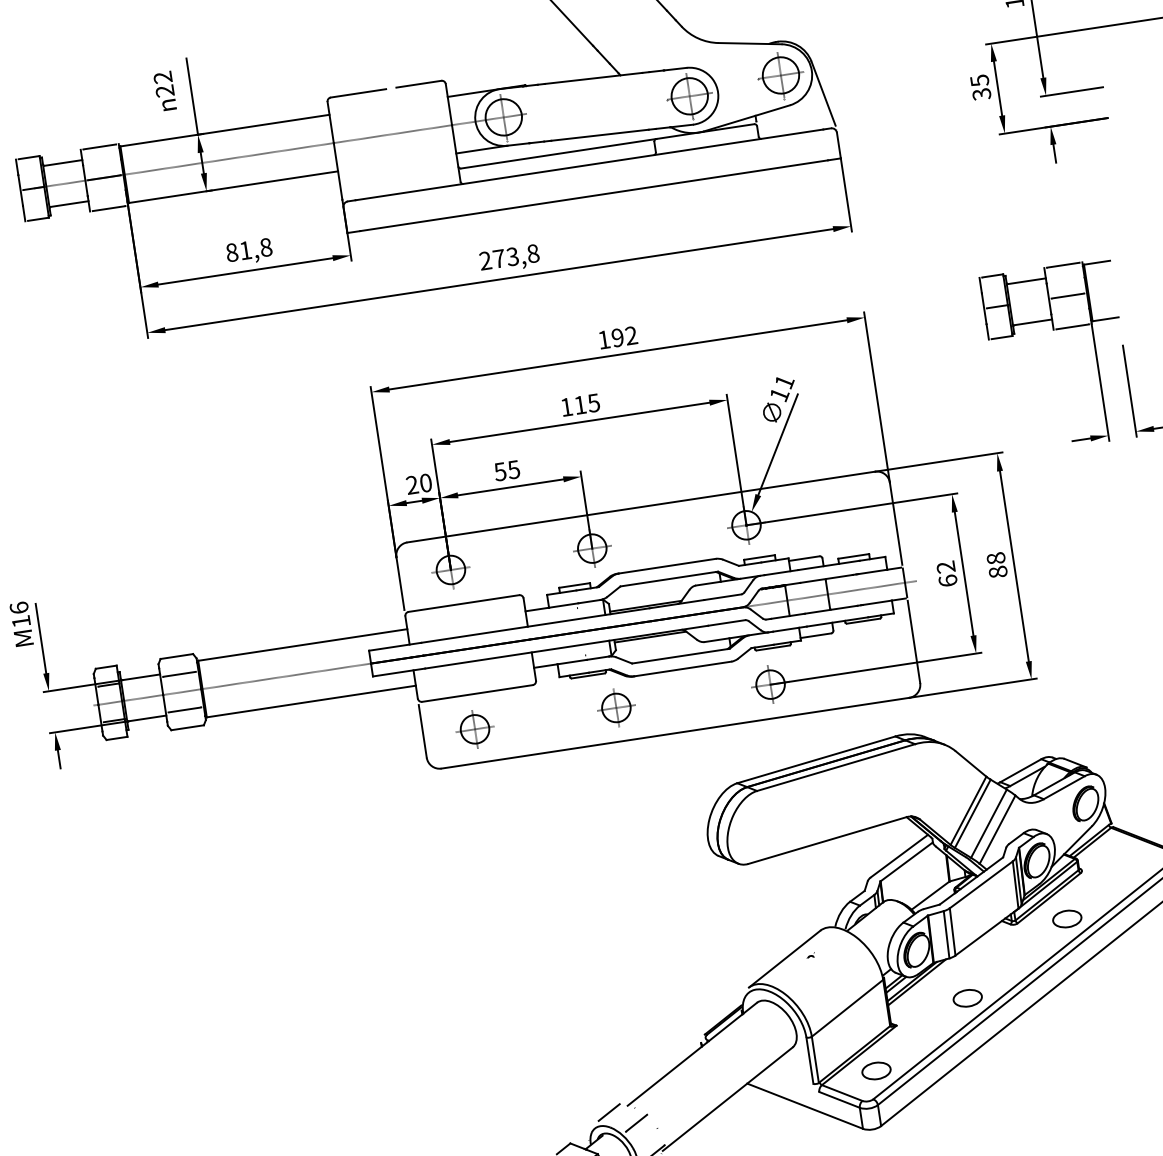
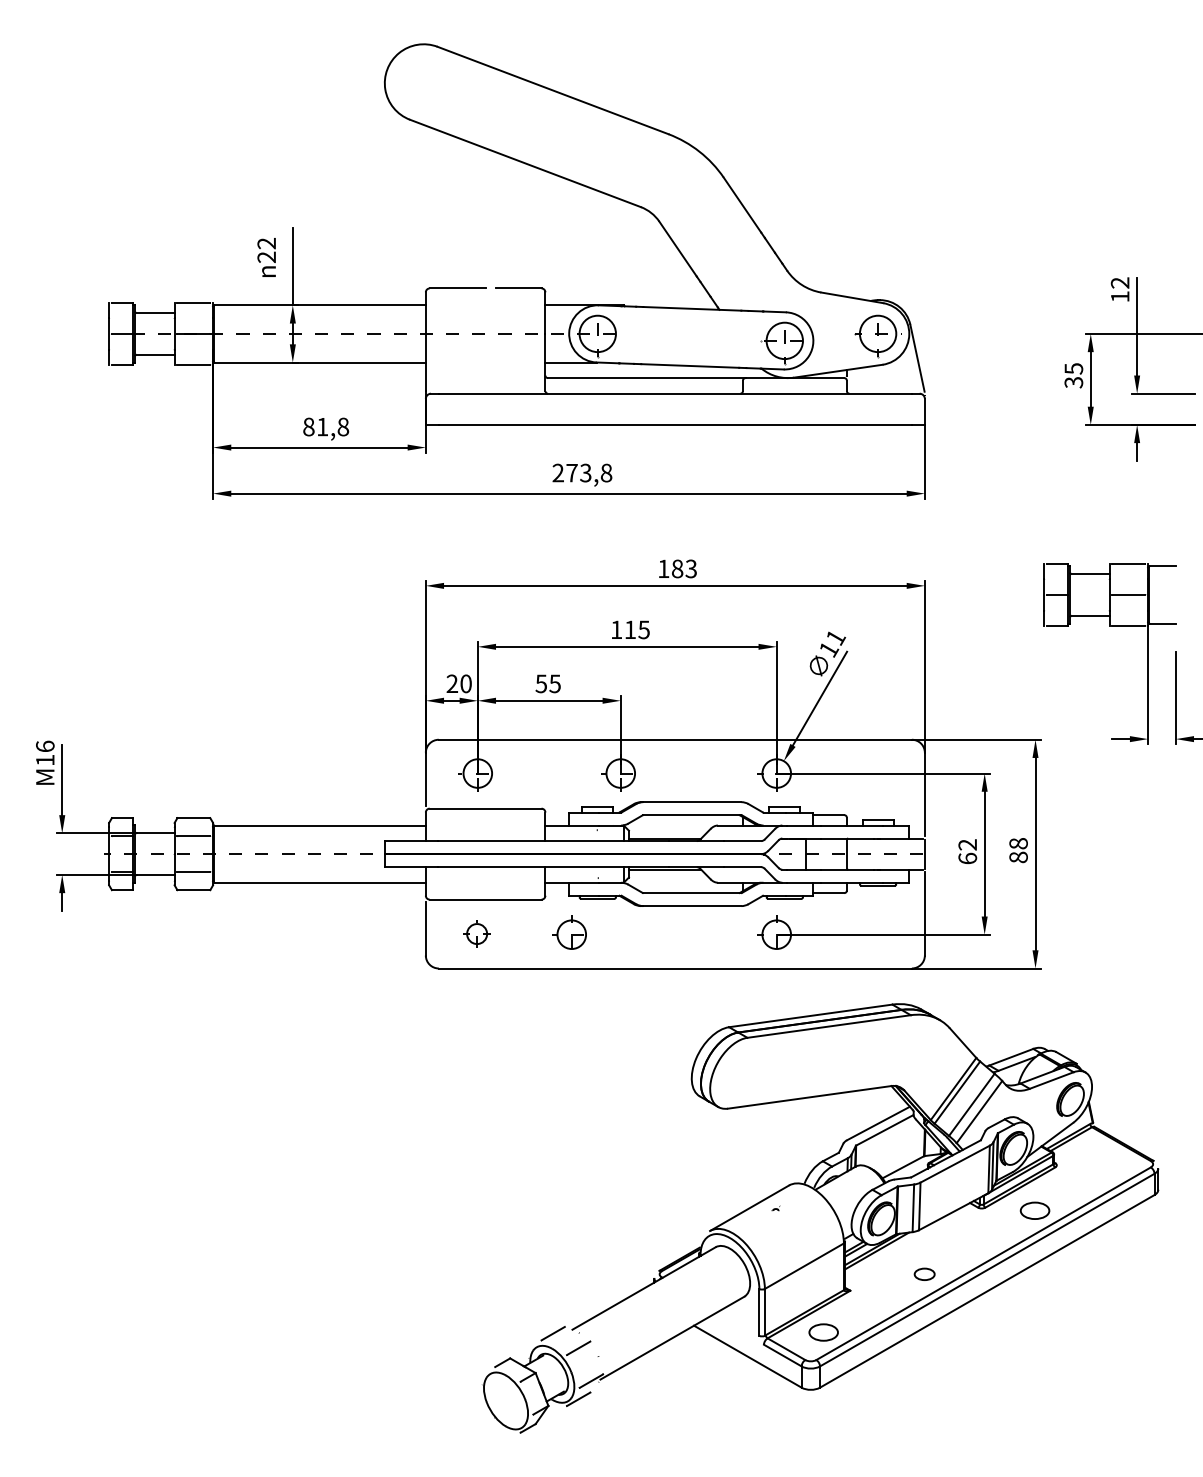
text: (623, 336) -> (683, 568), 192 -> 183
part: (613, 706) -> (569, 932), moved
part: (472, 727) -> (475, 932), size x0.7
part: (967, 998) -> (924, 1274), size x0.7

